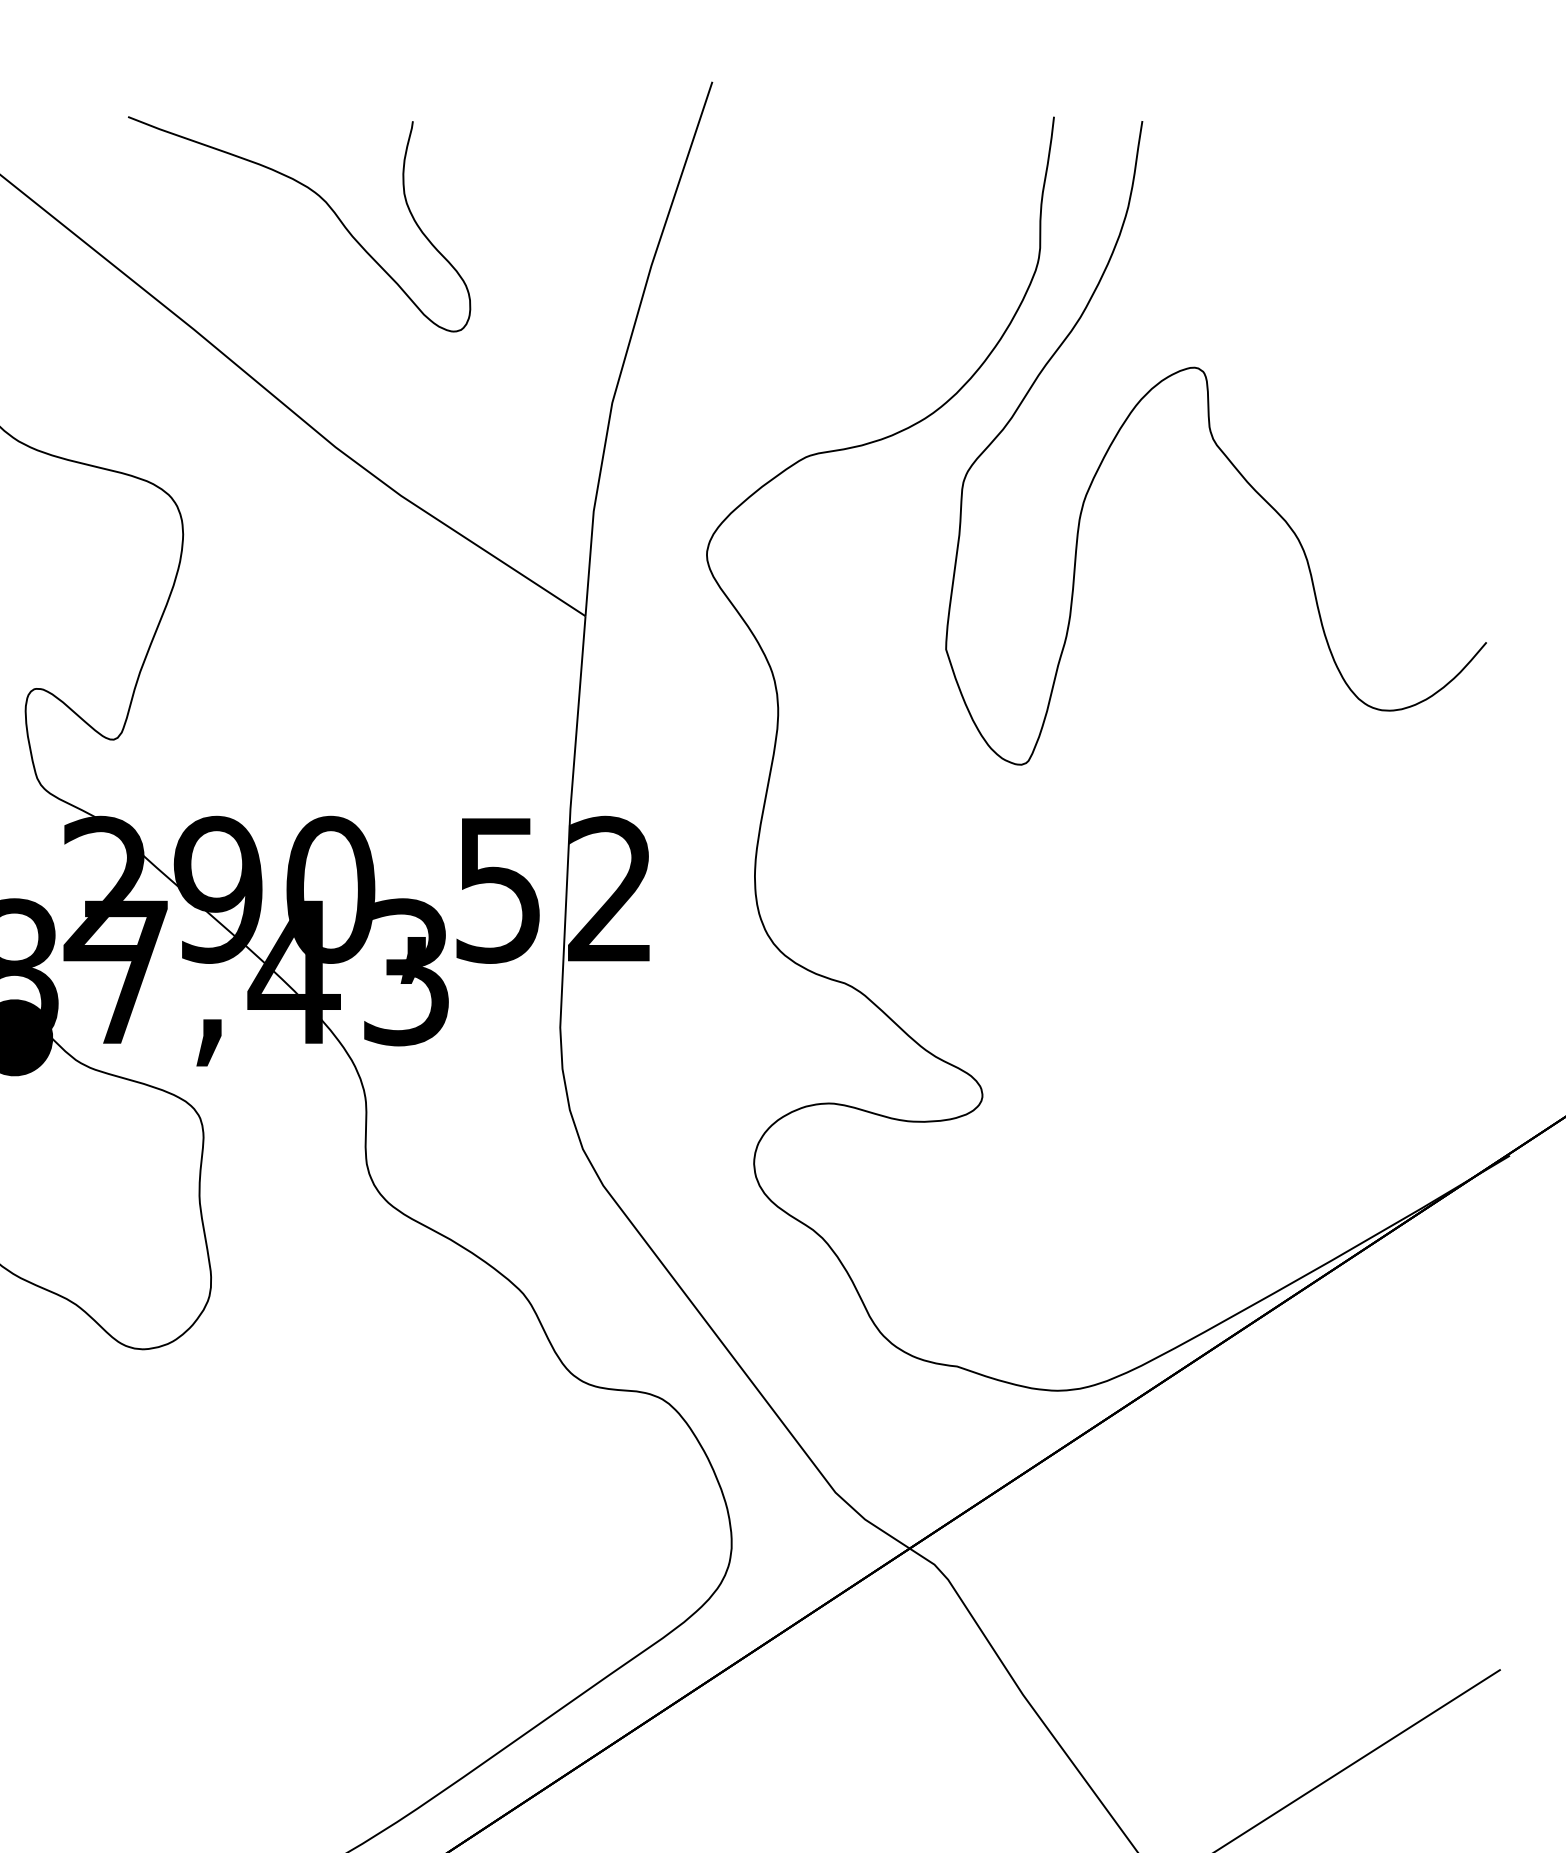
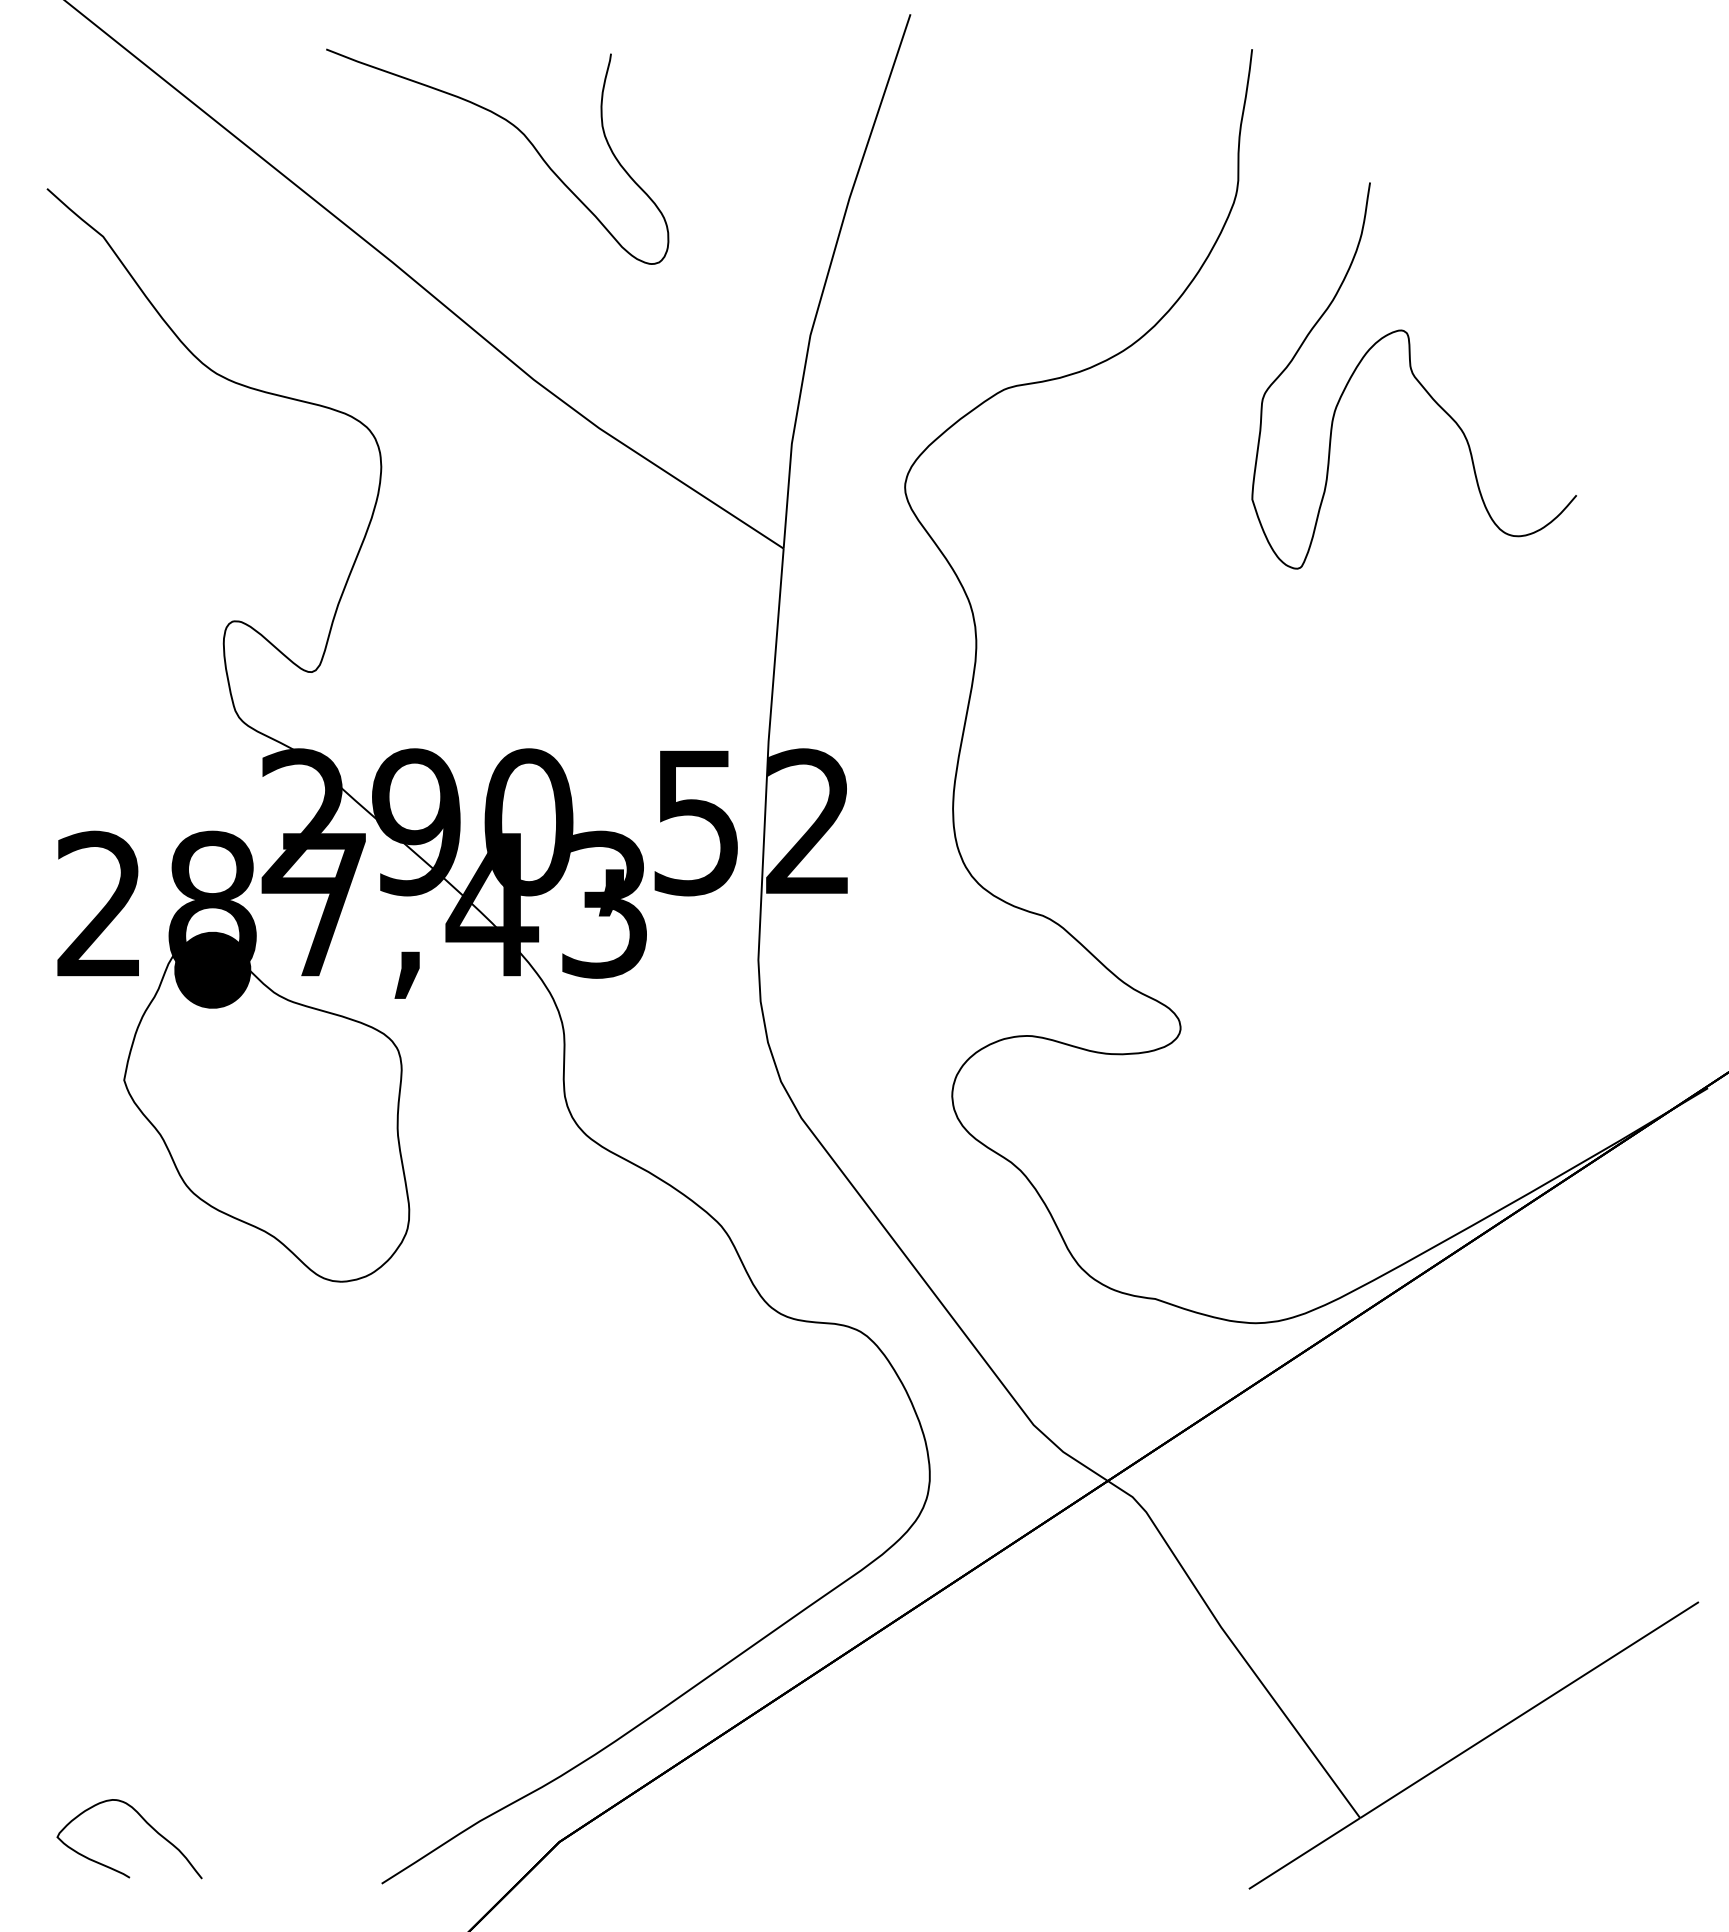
part: (1216, 443) -> (1414, 375), size x0.6

